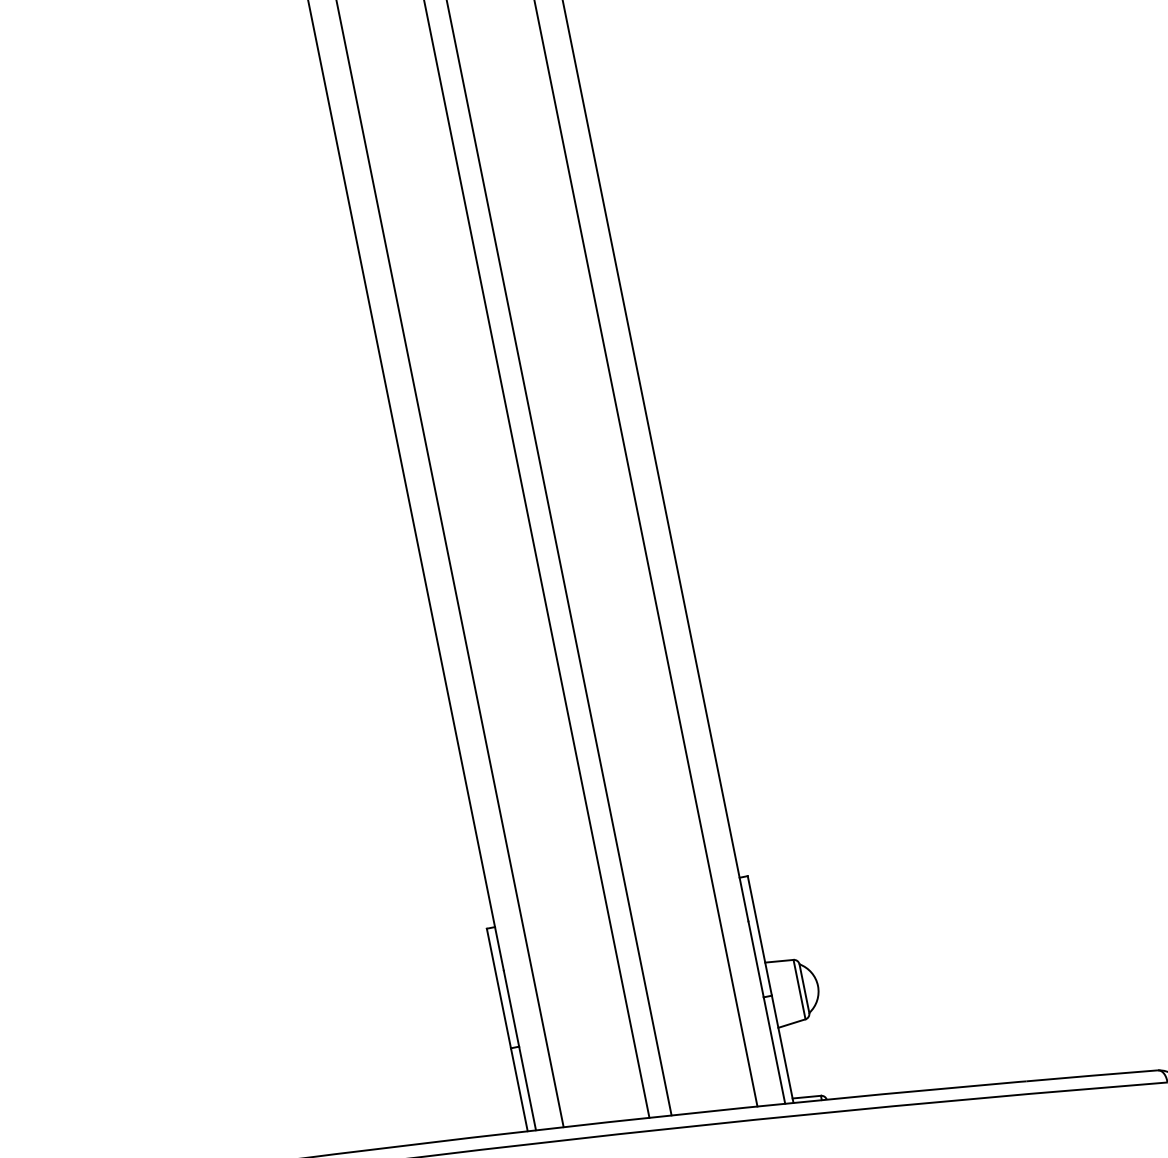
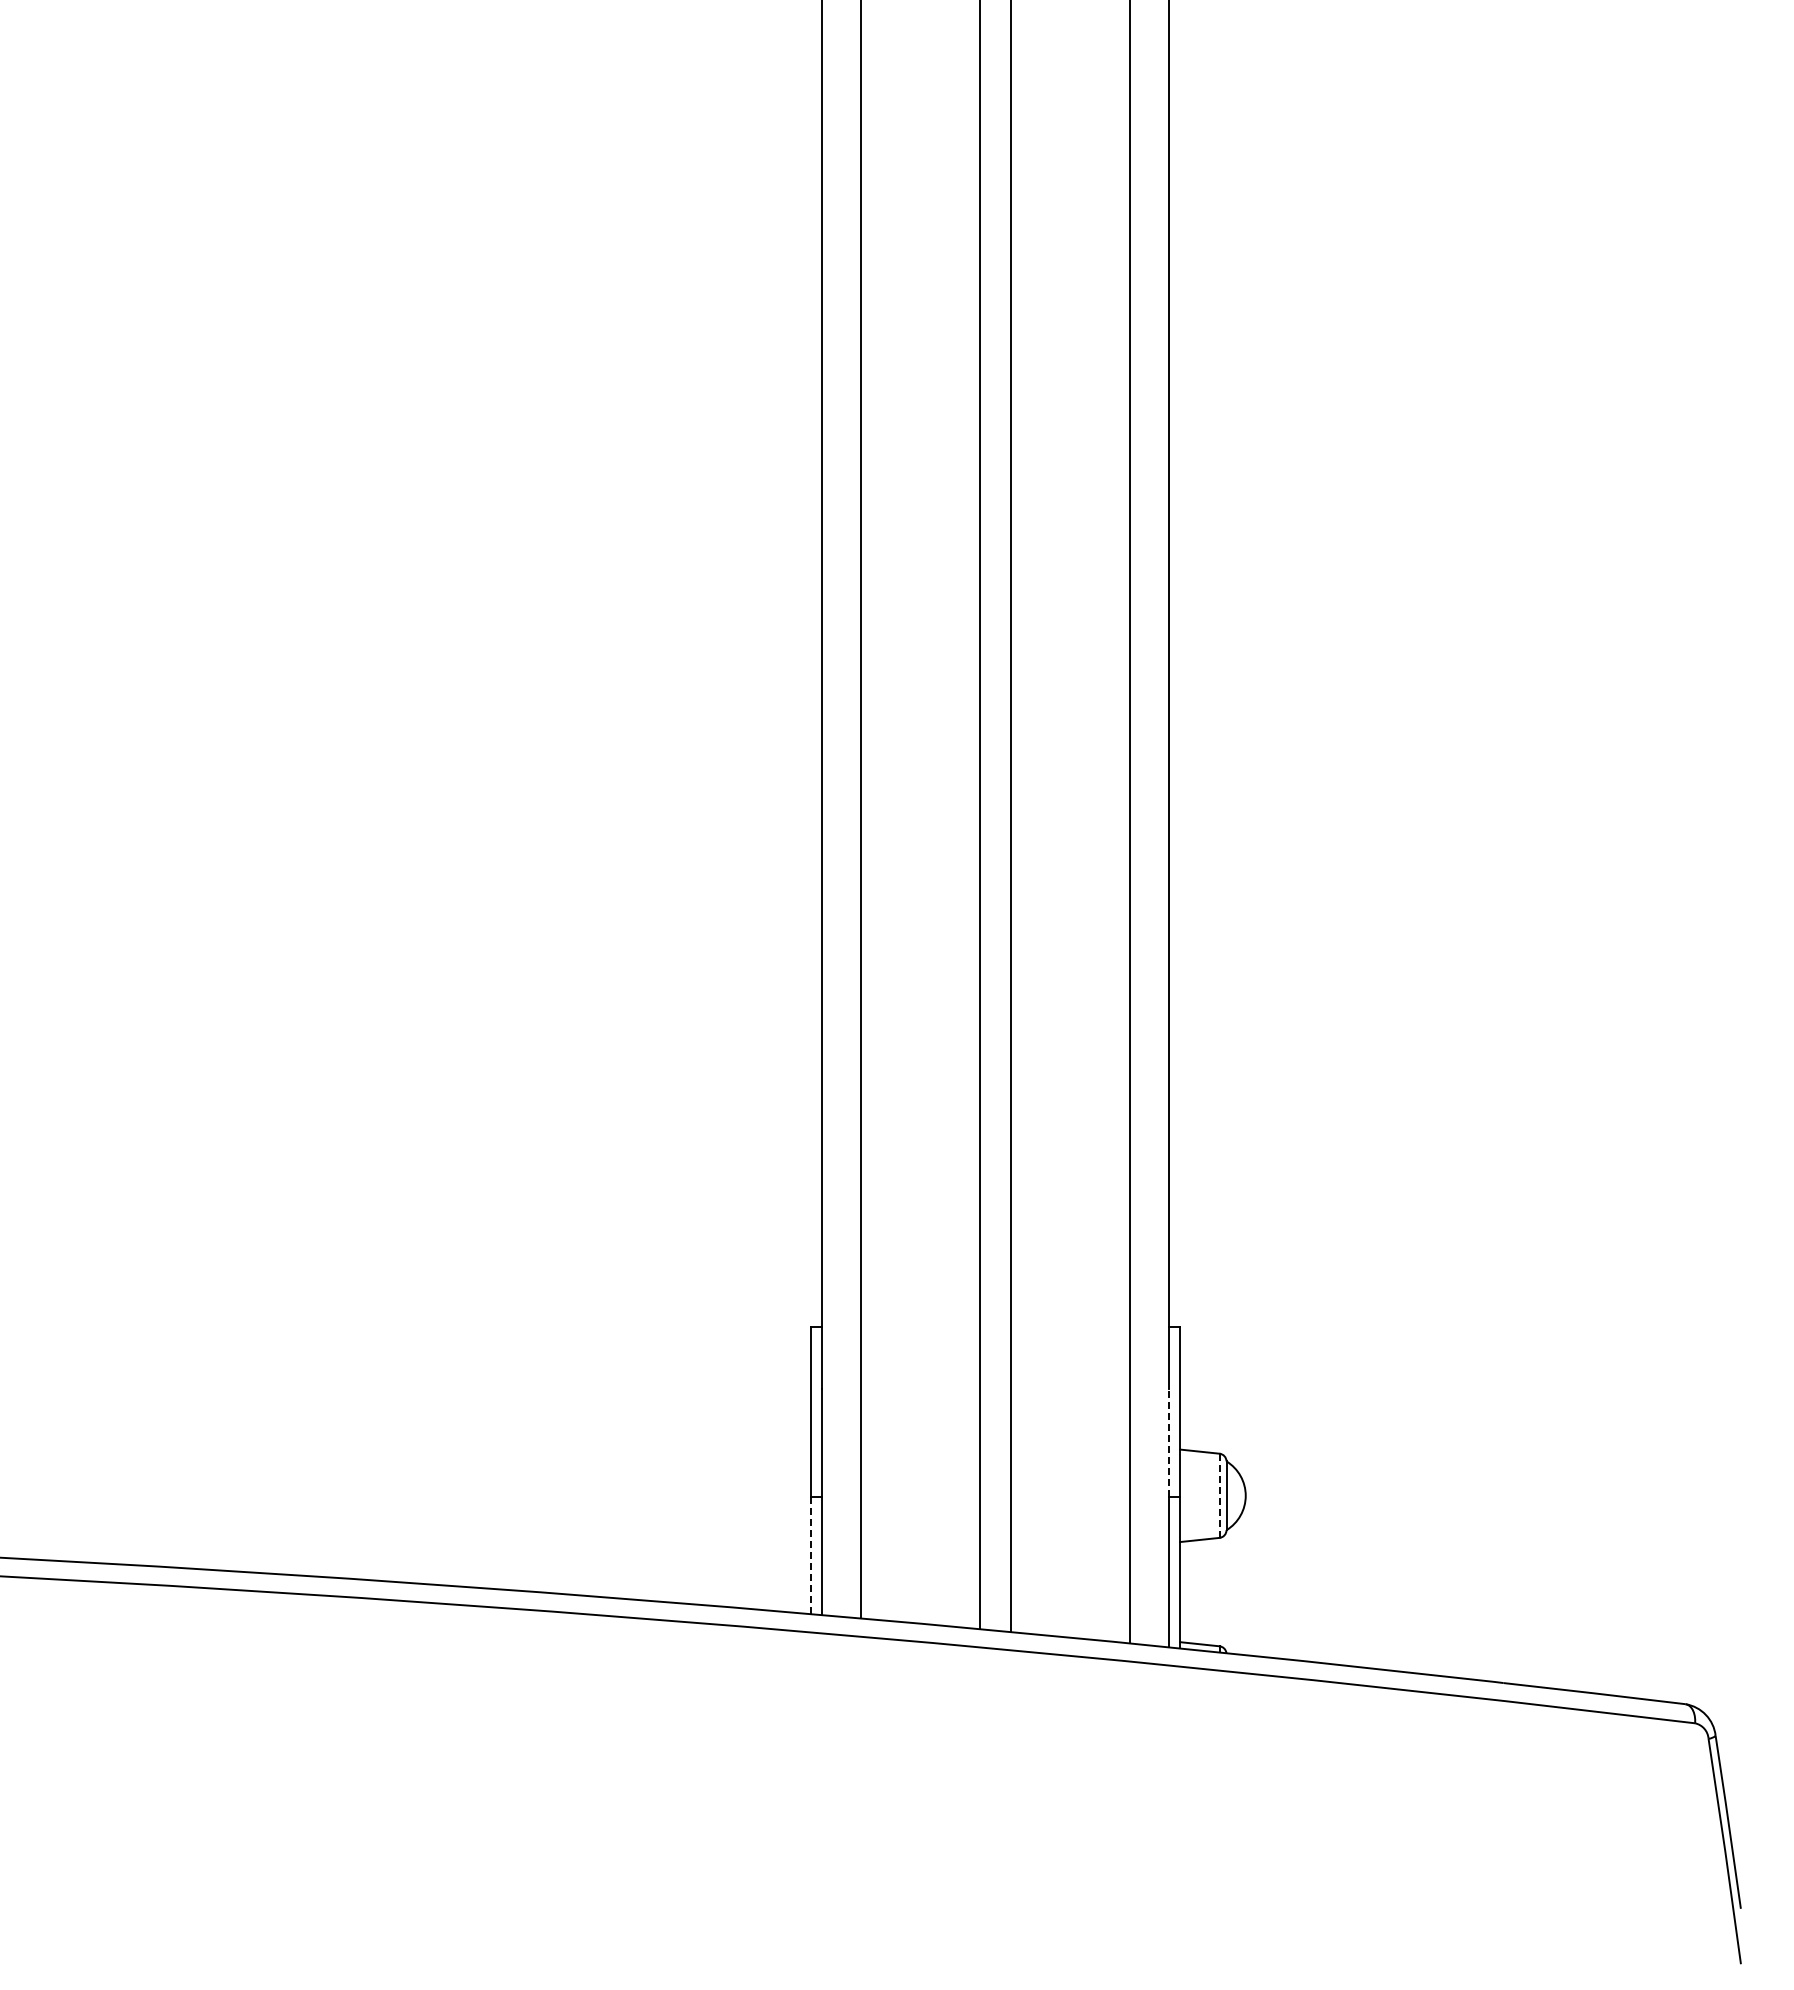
line: (755, 959) -> (1168, 1442), solid -> dashed
line: (799, 990) -> (1219, 1496), solid -> dashed
line: (519, 1089) -> (810, 1555), solid -> dashed

